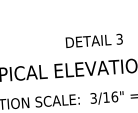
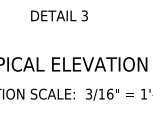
text: (94, 40) -> (59, 15), moved

